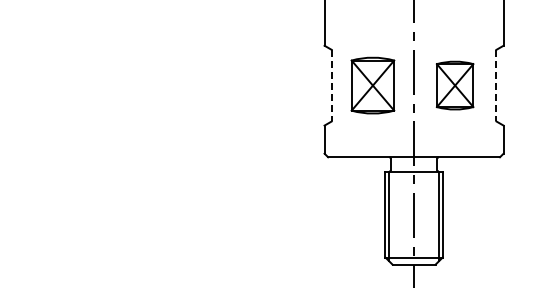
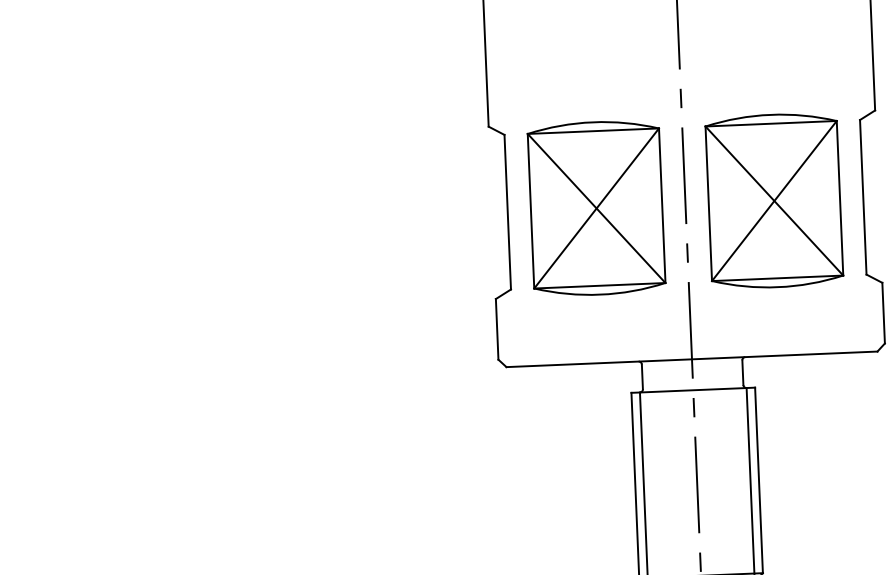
line: (331, 85) -> (507, 211), dashed -> solid
part: (372, 85) -> (595, 208), size x1.43
part: (454, 85) -> (772, 200), size x1.67
line: (496, 85) -> (863, 196), dashed -> solid

